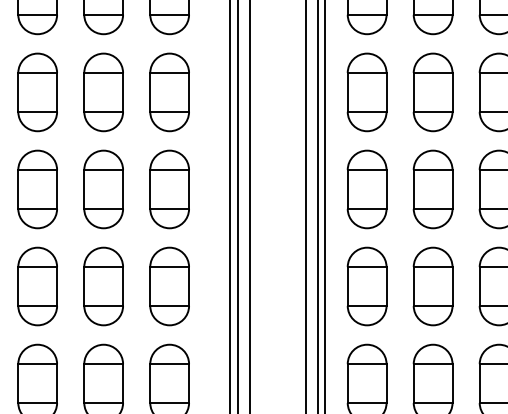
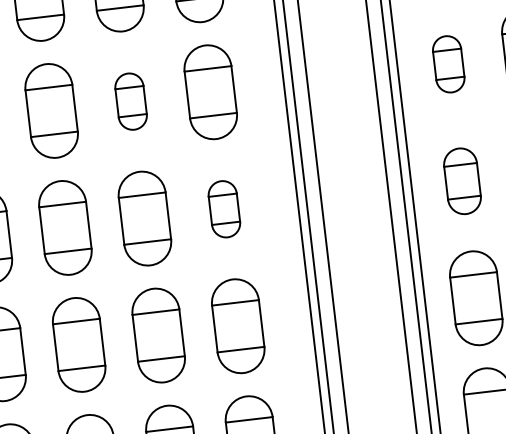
part: (103, 92) -> (130, 101), size x0.6
part: (366, 92) -> (448, 64), size x0.6
part: (169, 189) -> (224, 209), size x0.6
part: (366, 189) -> (461, 181), size x0.7

